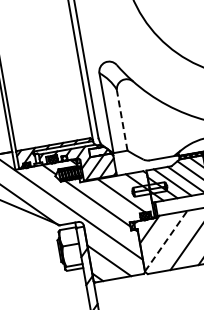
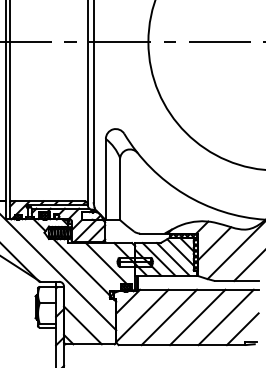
line: (122, 120) -> (120, 189), dashed -> solid
line: (166, 240) -> (142, 315), dashed -> solid

